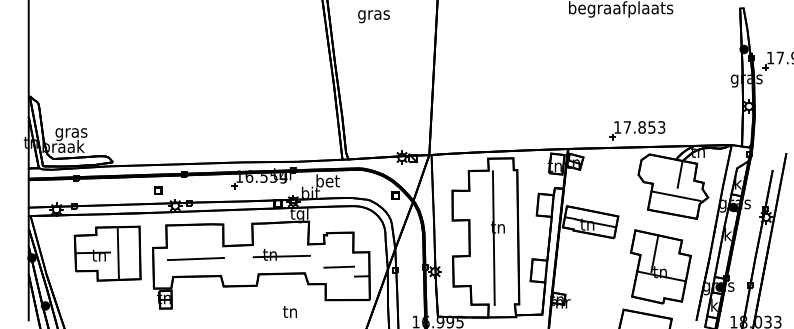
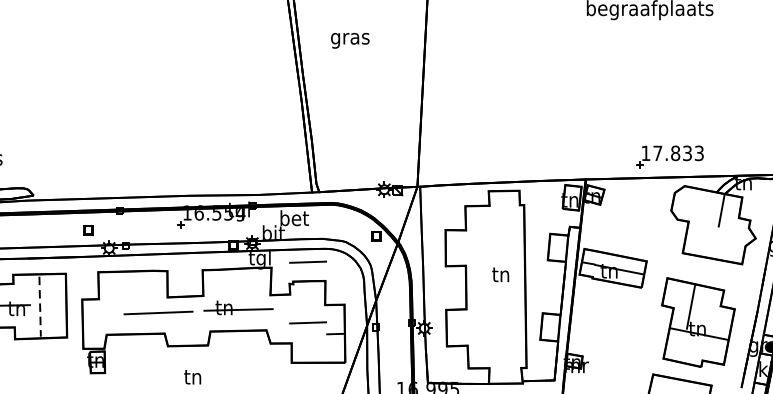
text: (373, 16) -> (349, 40), moved
text: (651, 126) -> (687, 152), 17.853 -> 17.833
line: (675, 195) -> (716, 235), removed
line: (338, 216) -> (307, 261), added
line: (493, 238) -> (495, 288), removed
line: (118, 253) -> (40, 306), solid -> dashed
line: (195, 258) -> (158, 312), moved
text: (289, 311) -> (191, 376), moved

